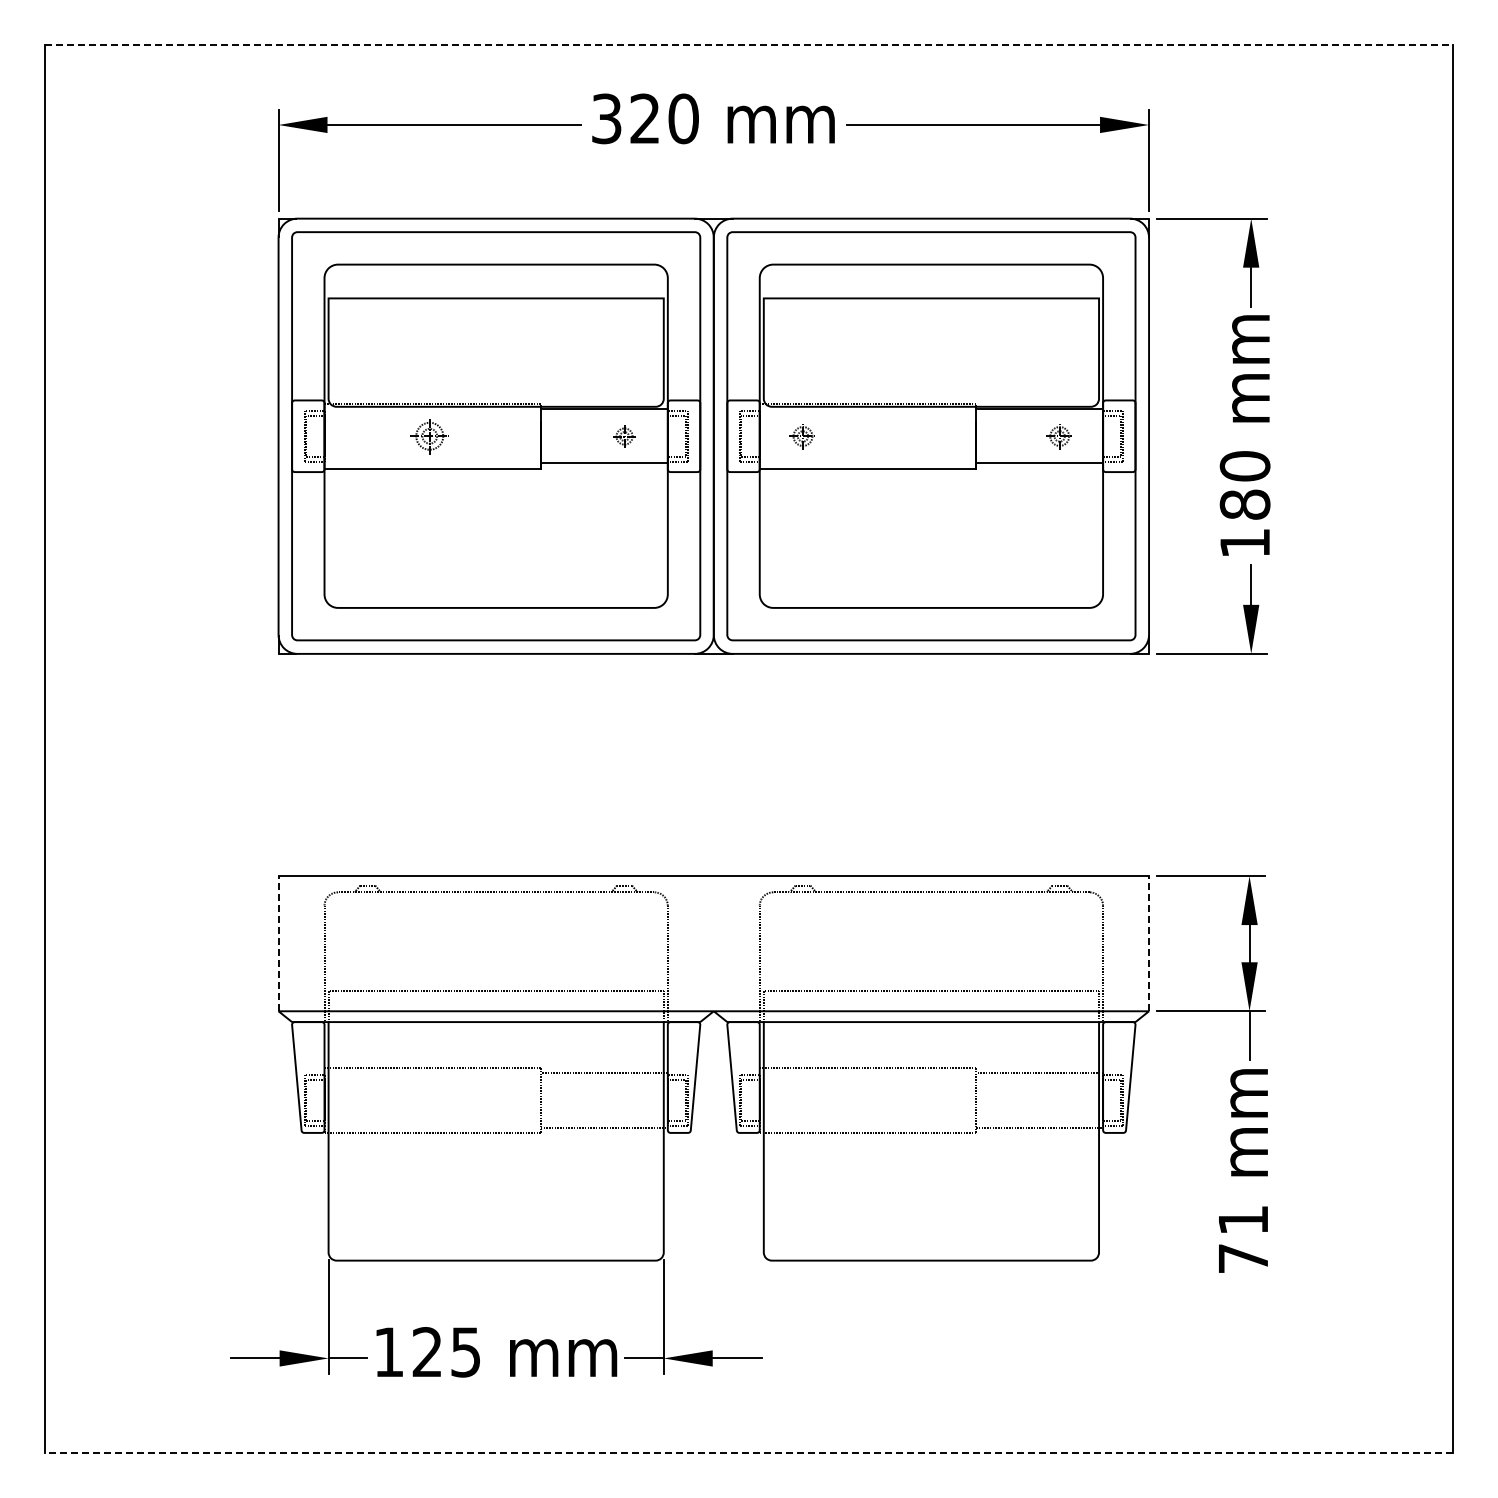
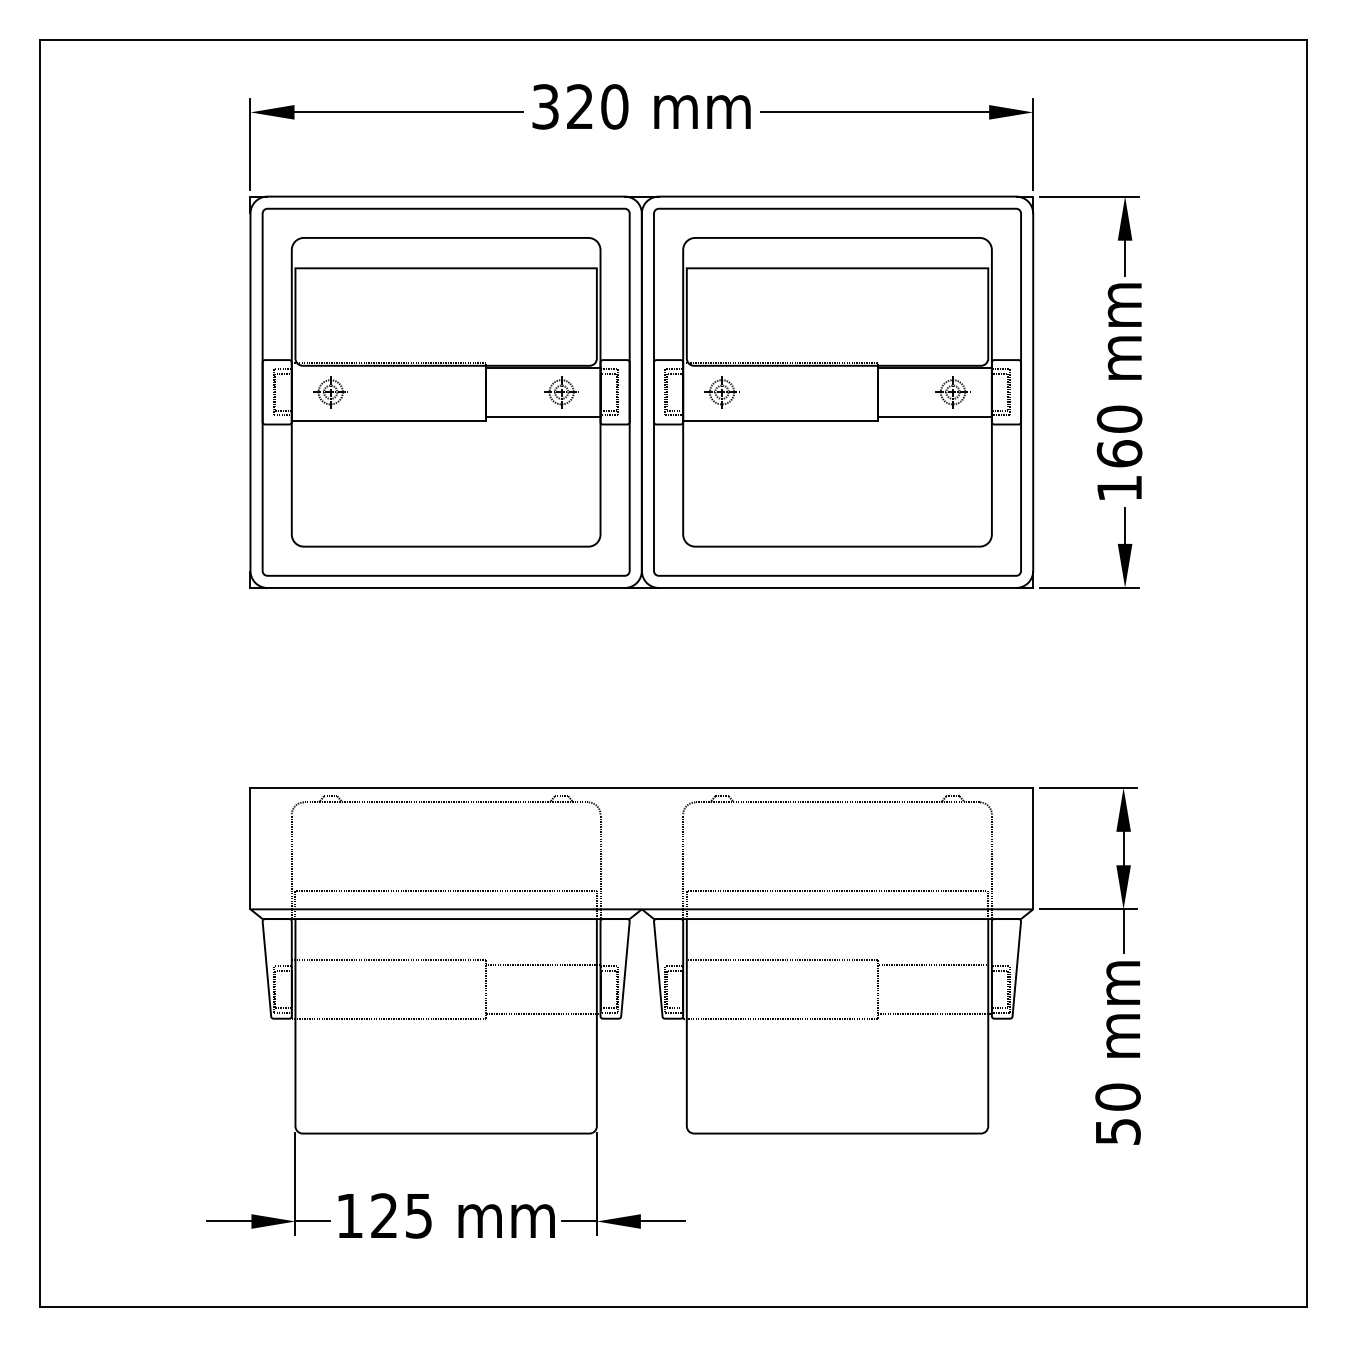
line: (749, 44) -> (673, 40), dashed -> solid
part: (429, 436) -> (330, 392), moved
part: (624, 436) -> (561, 392), size x1.67
part: (802, 436) -> (721, 392), size x1.43
part: (1059, 436) -> (952, 392), size x1.43
text: (1244, 504) -> (1119, 453), 180 -> 160
line: (278, 943) -> (250, 848), dashed -> solid
line: (1149, 943) -> (1033, 848), dashed -> solid
text: (1243, 1239) -> (1118, 1114), 71 -> 50
line: (748, 1453) -> (673, 1306), dashed -> solid

